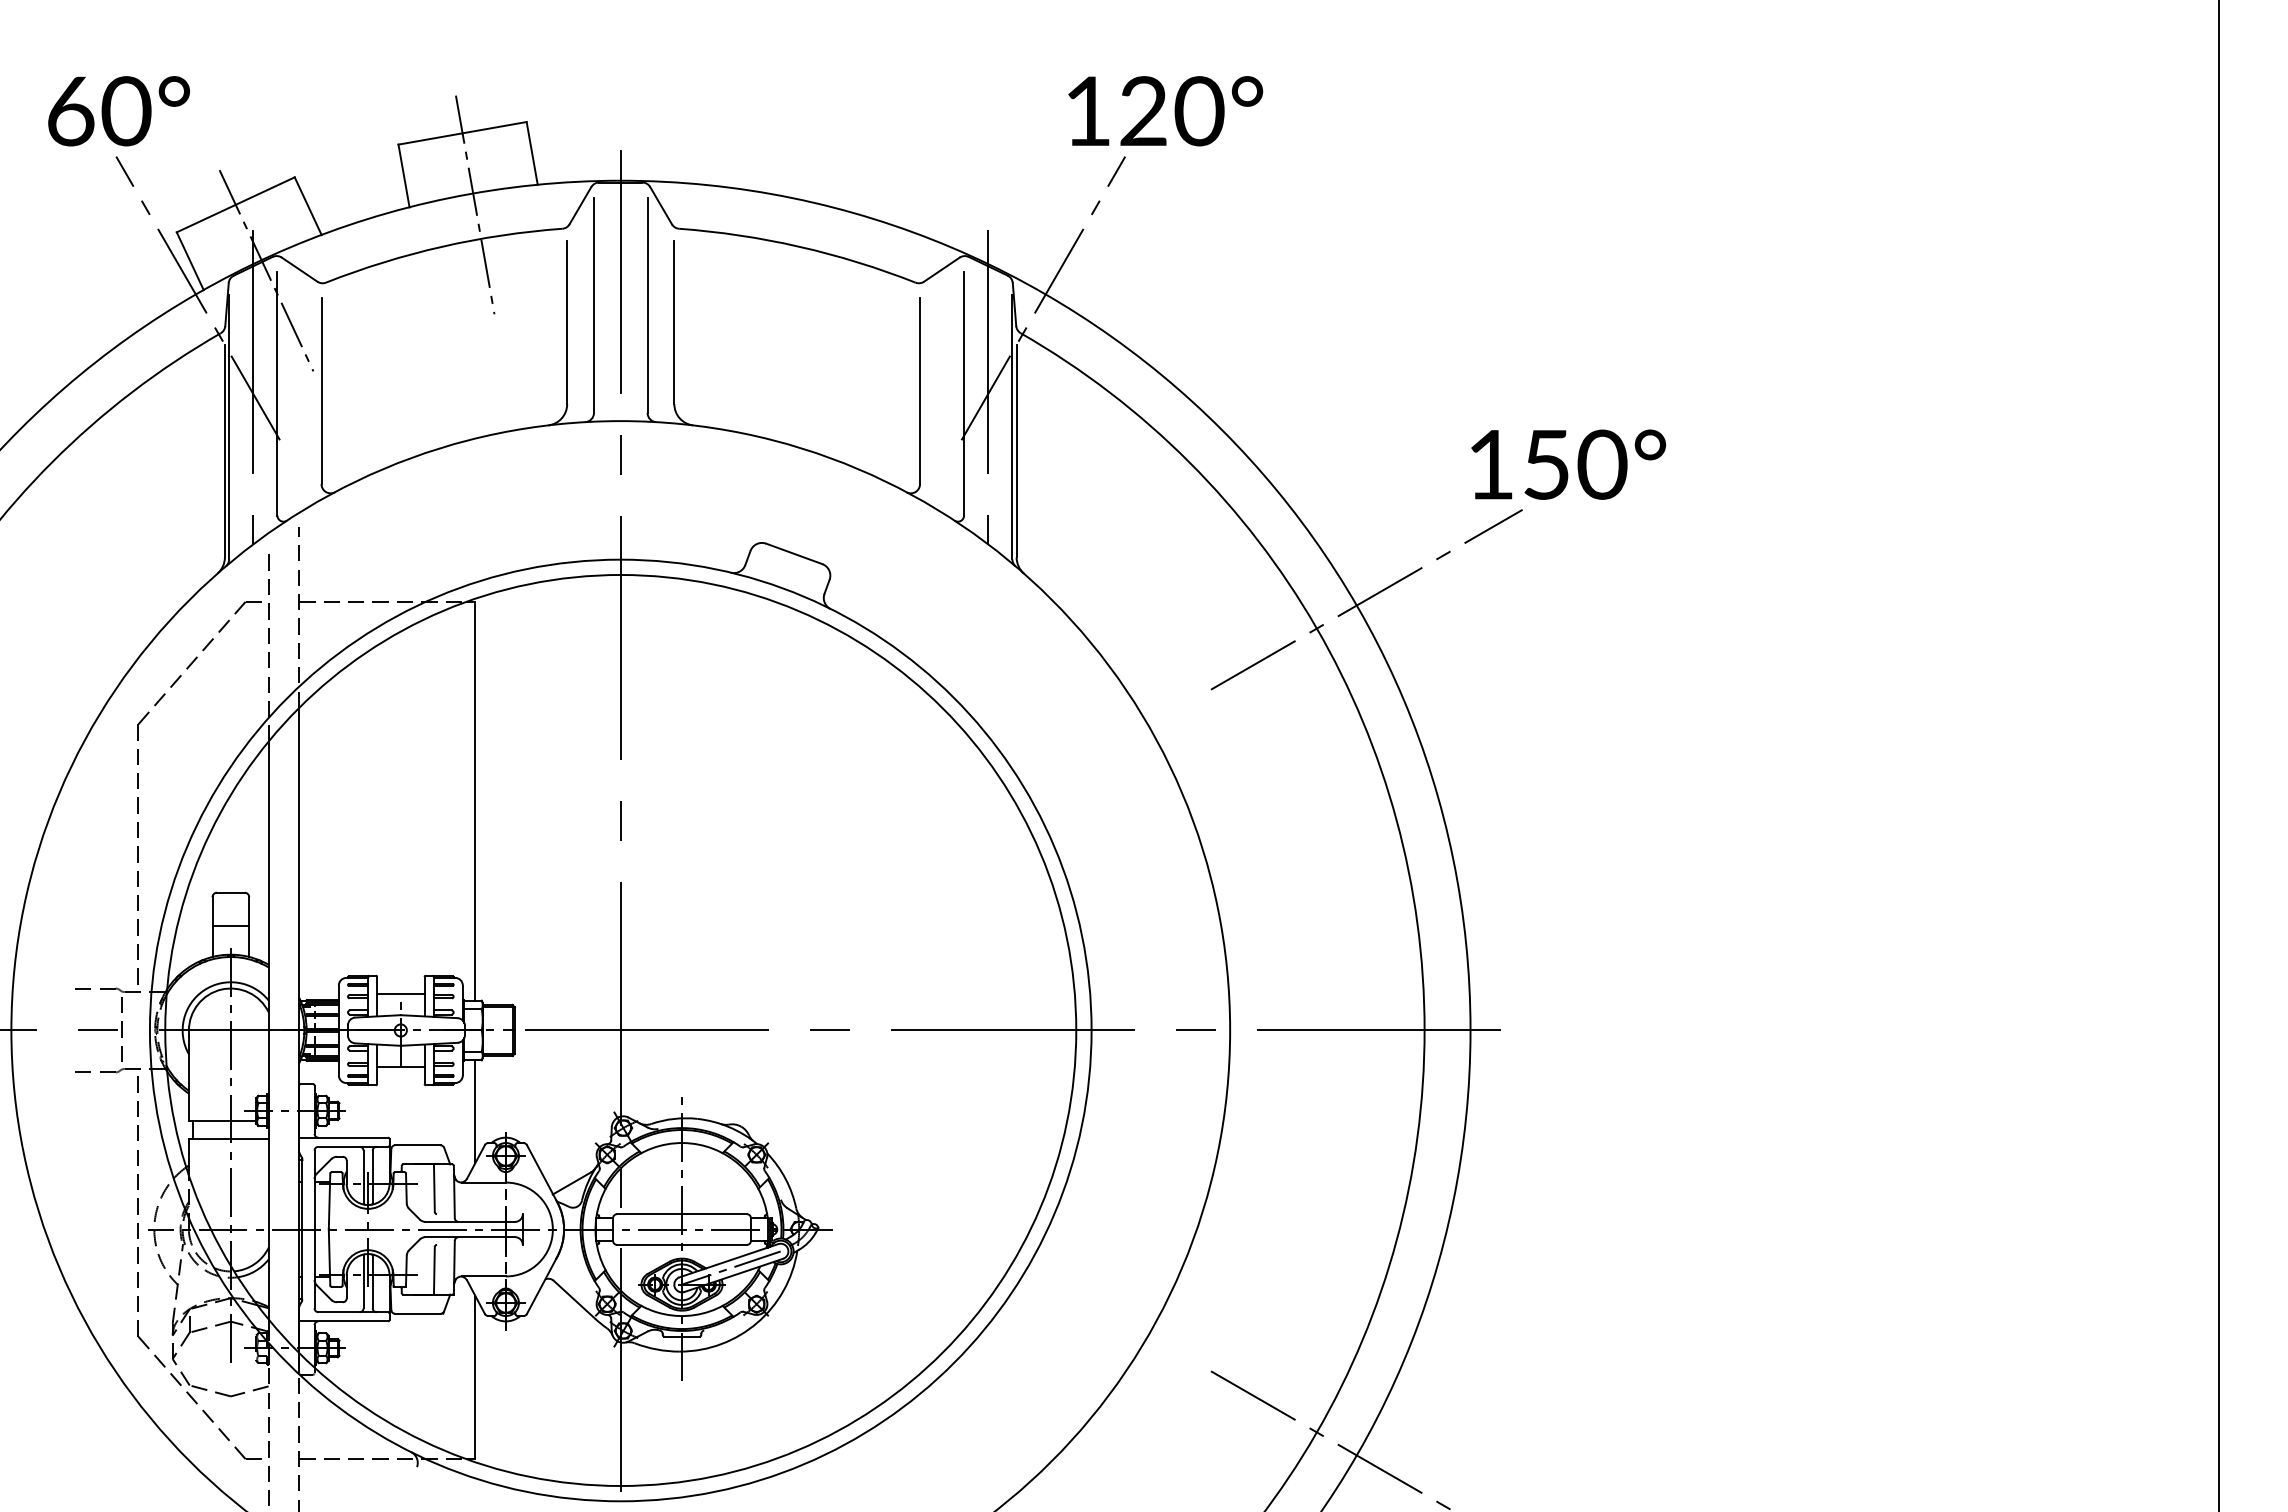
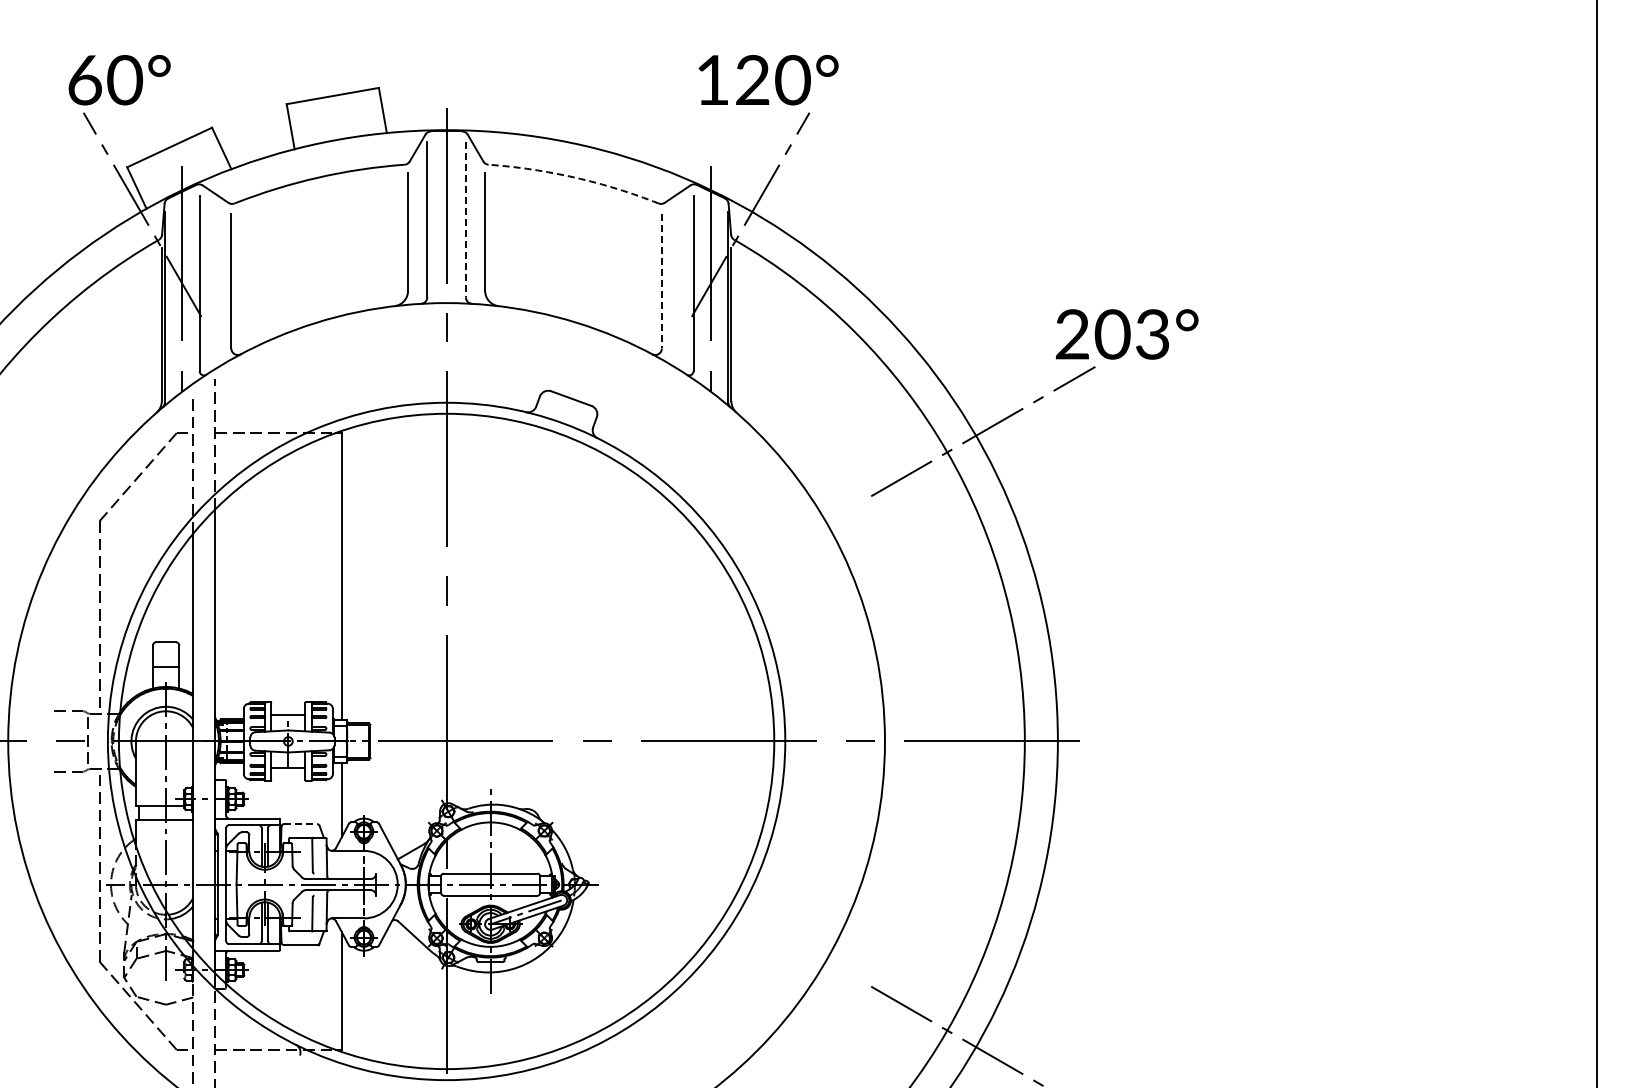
text: (118, 110) -> (119, 79), moved
text: (1165, 110) -> (768, 79), moved
line: (474, 204) -> (341, 147), removed
arc: (799, 246) -> (575, 177), solid -> dashed
line: (266, 270) -> (191, 194), removed
line: (647, 306) -> (465, 220), solid -> dashed
line: (919, 391) -> (661, 281), solid -> dashed
text: (1546, 464) -> (1112, 334), 150° -> 203°
line: (419, 1145) -> (301, 824), solid -> dashed

